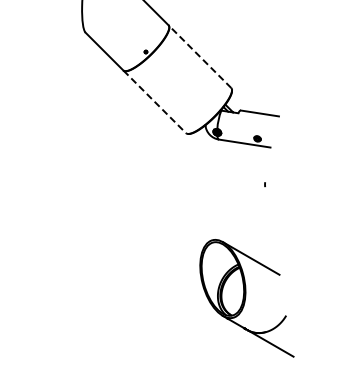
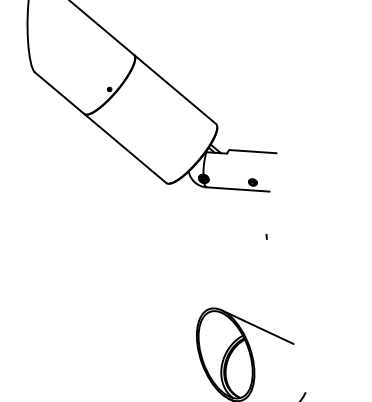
line: (199, 56) -> (174, 89), dashed -> solid
line: (155, 102) -> (126, 149), dashed -> solid

